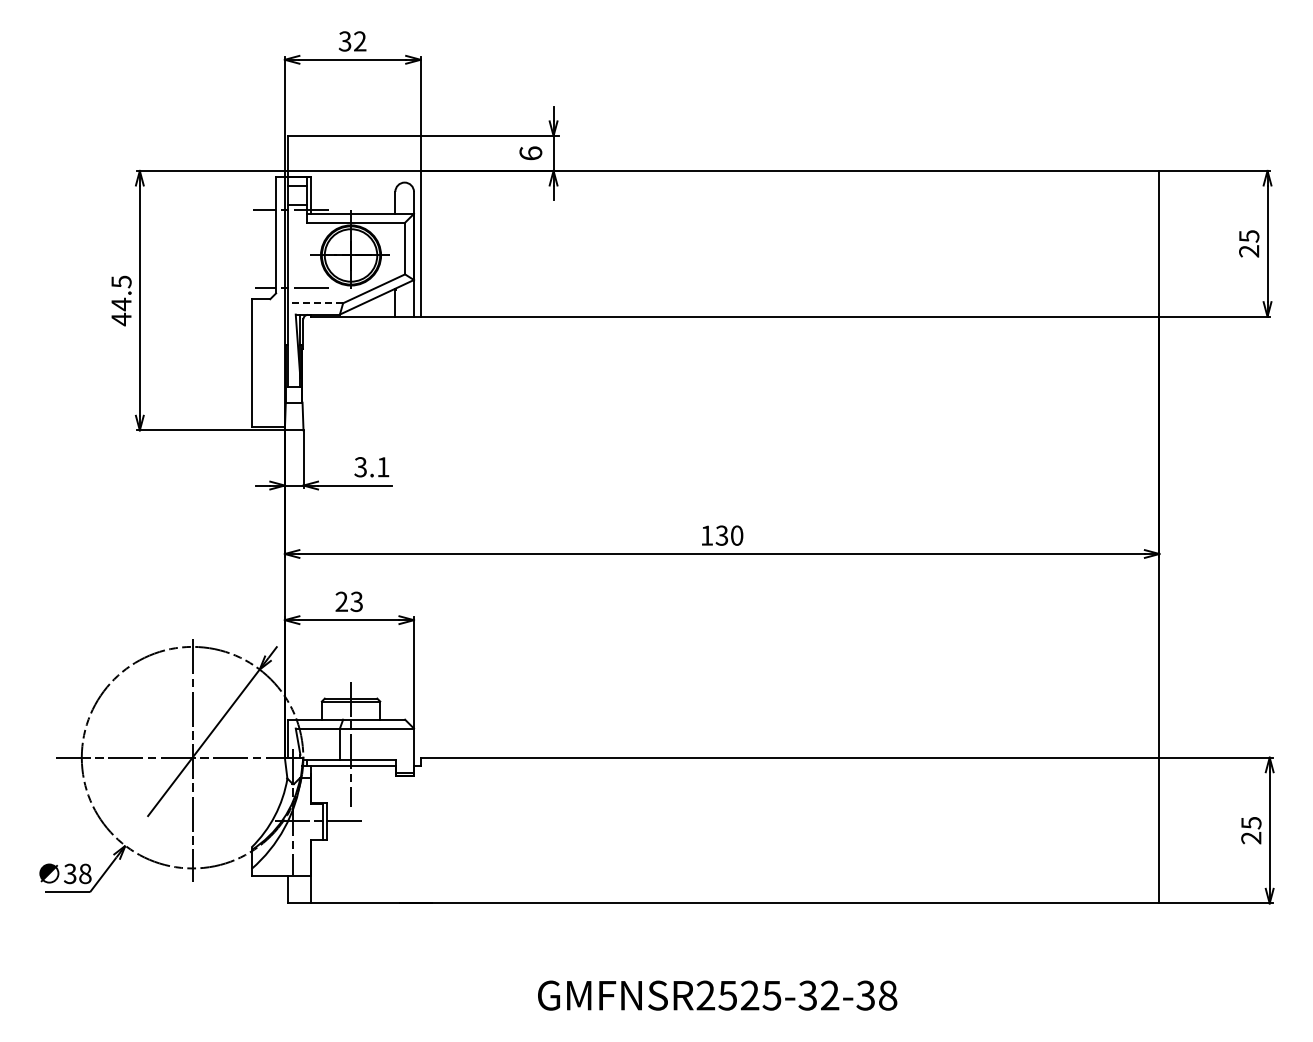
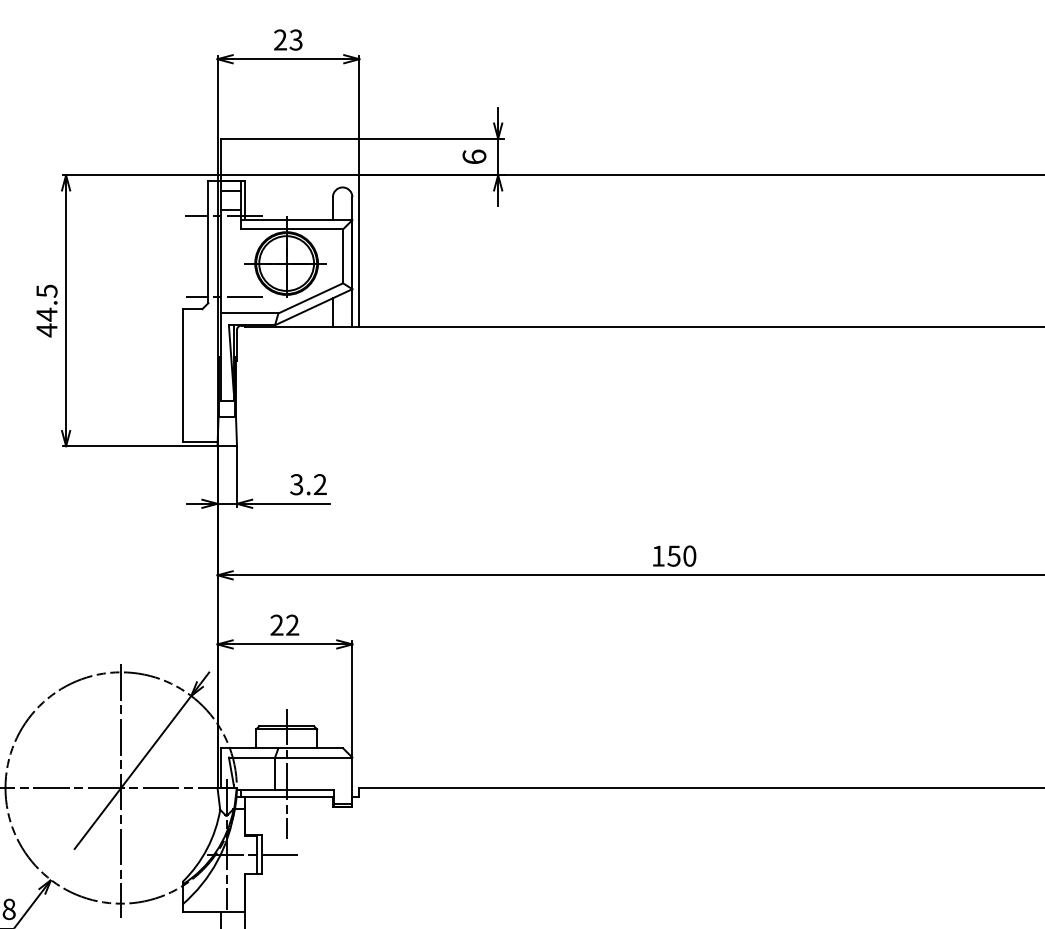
text: (352, 41) -> (288, 40), 32 -> 23
line: (315, 303) -> (249, 313), dashed -> solid
text: (383, 467) -> (320, 484), 3.1 -> 3.2
text: (722, 535) -> (674, 555), 130 -> 150
text: (356, 602) -> (292, 625), 23 -> 22

